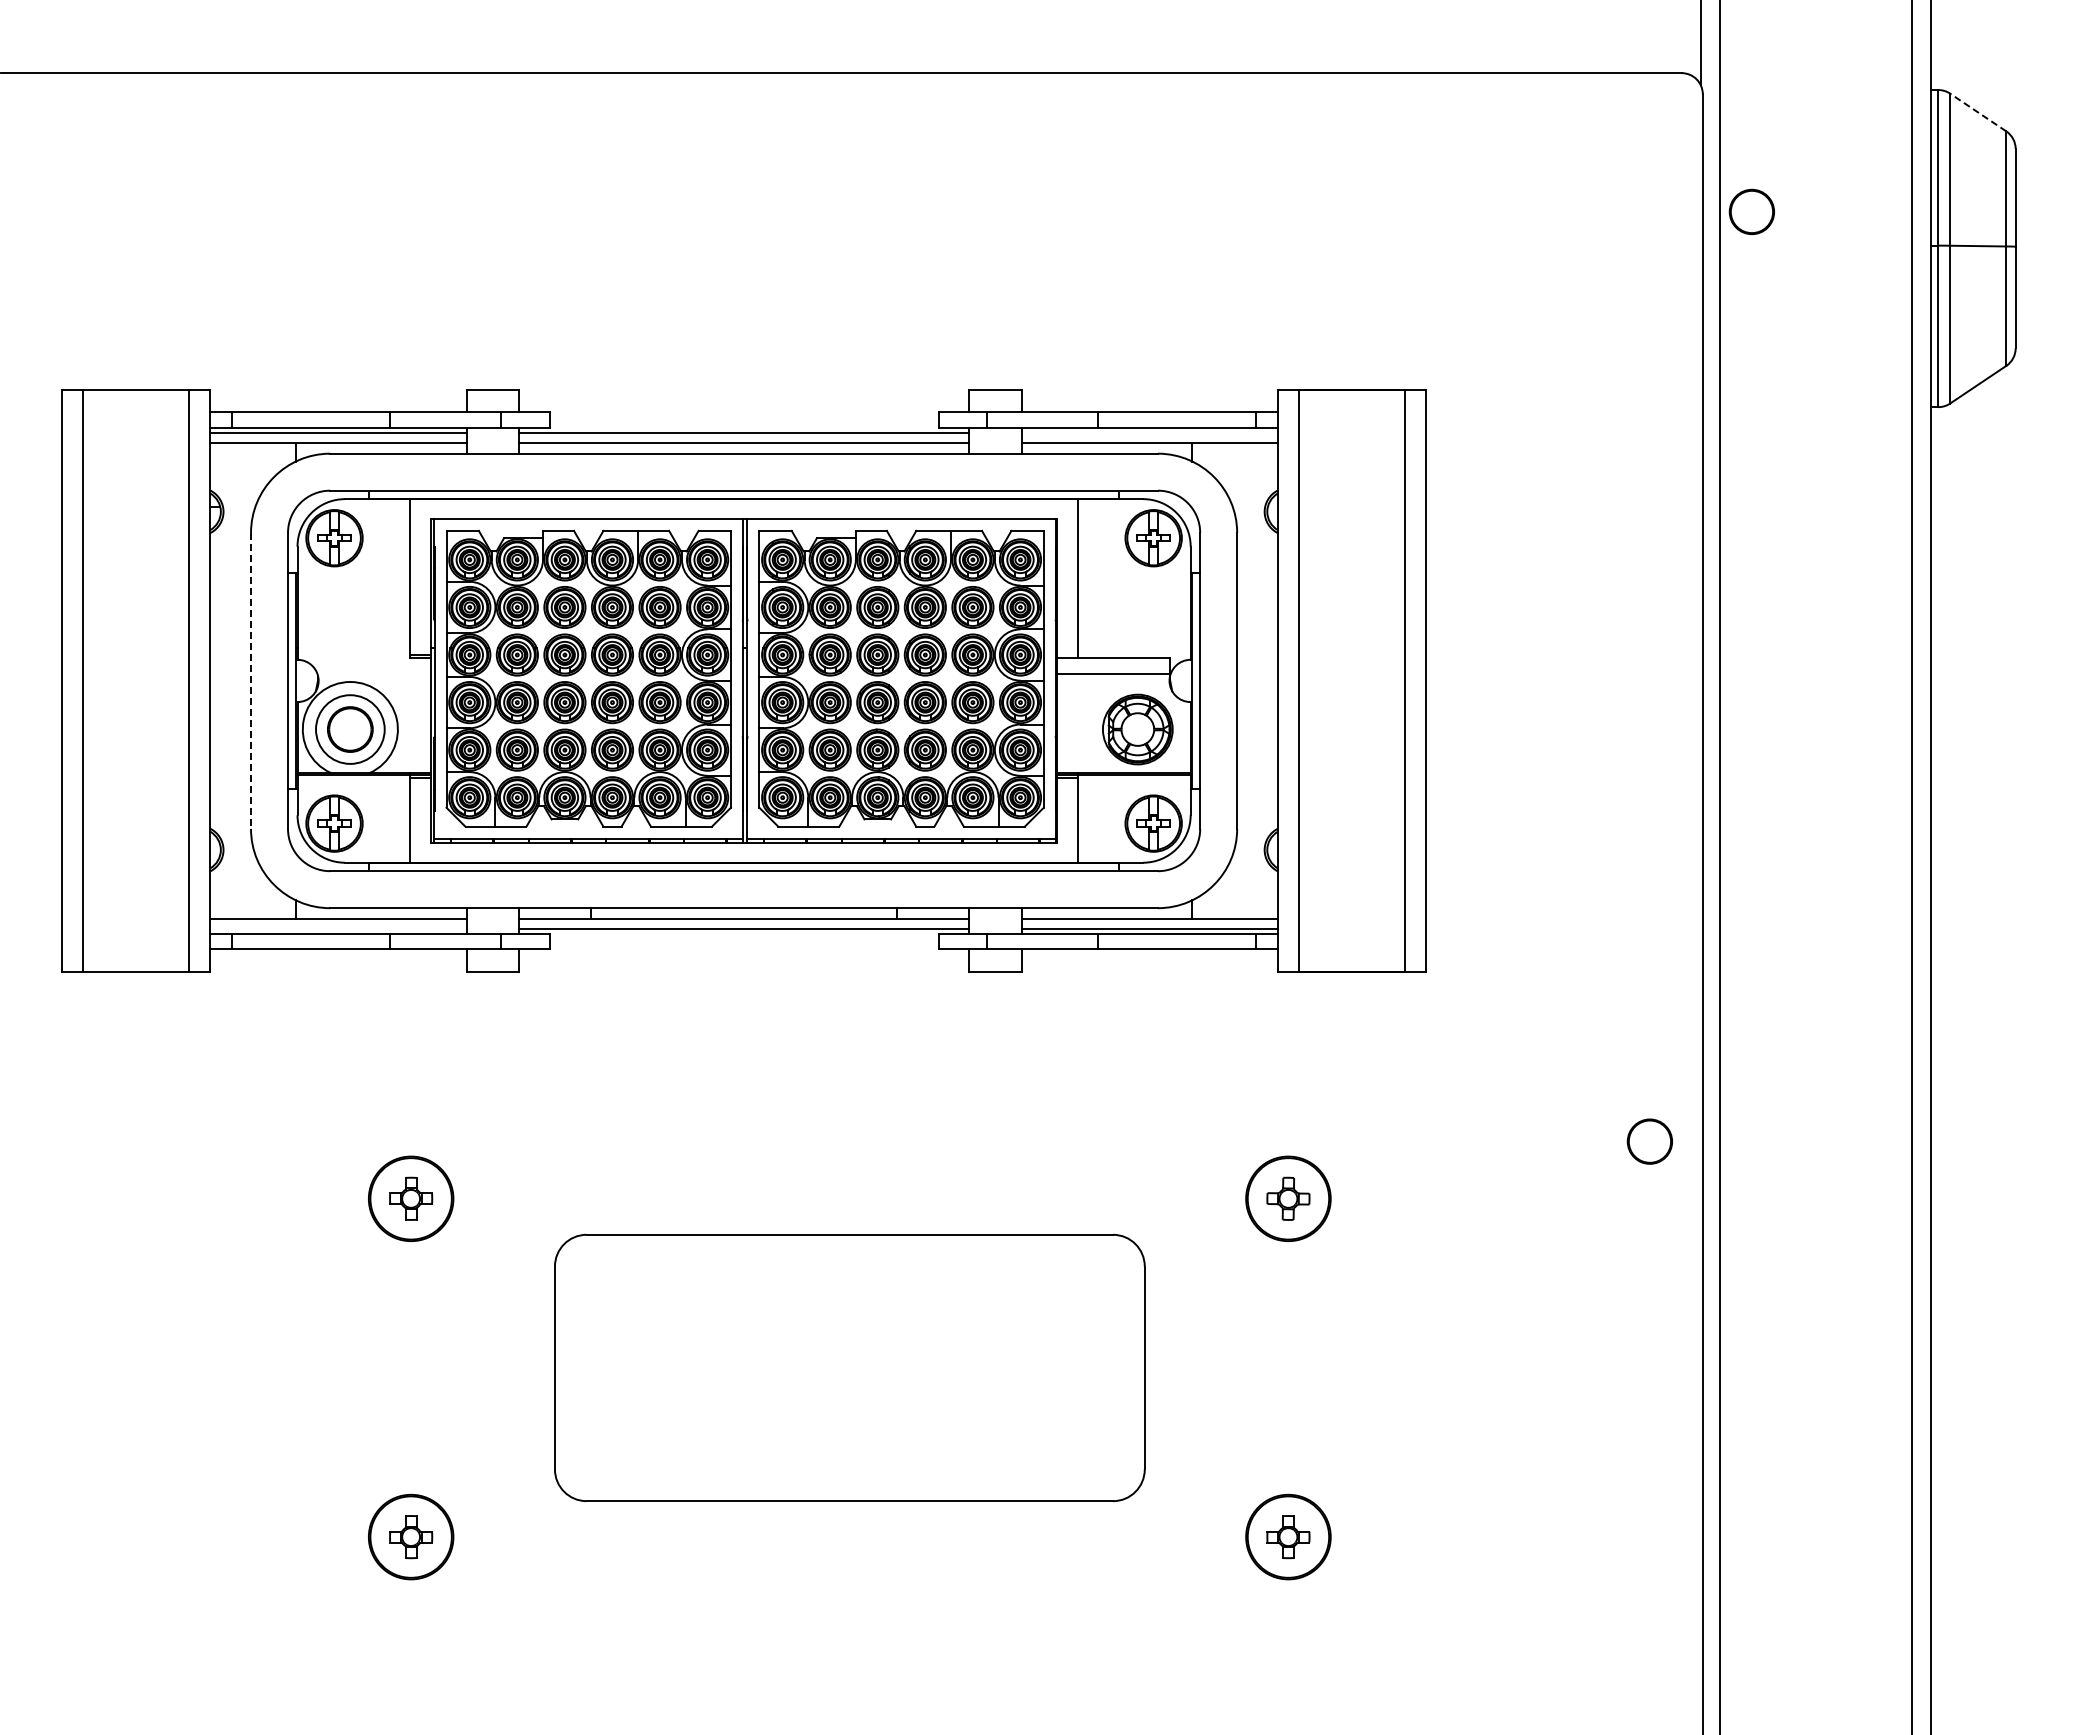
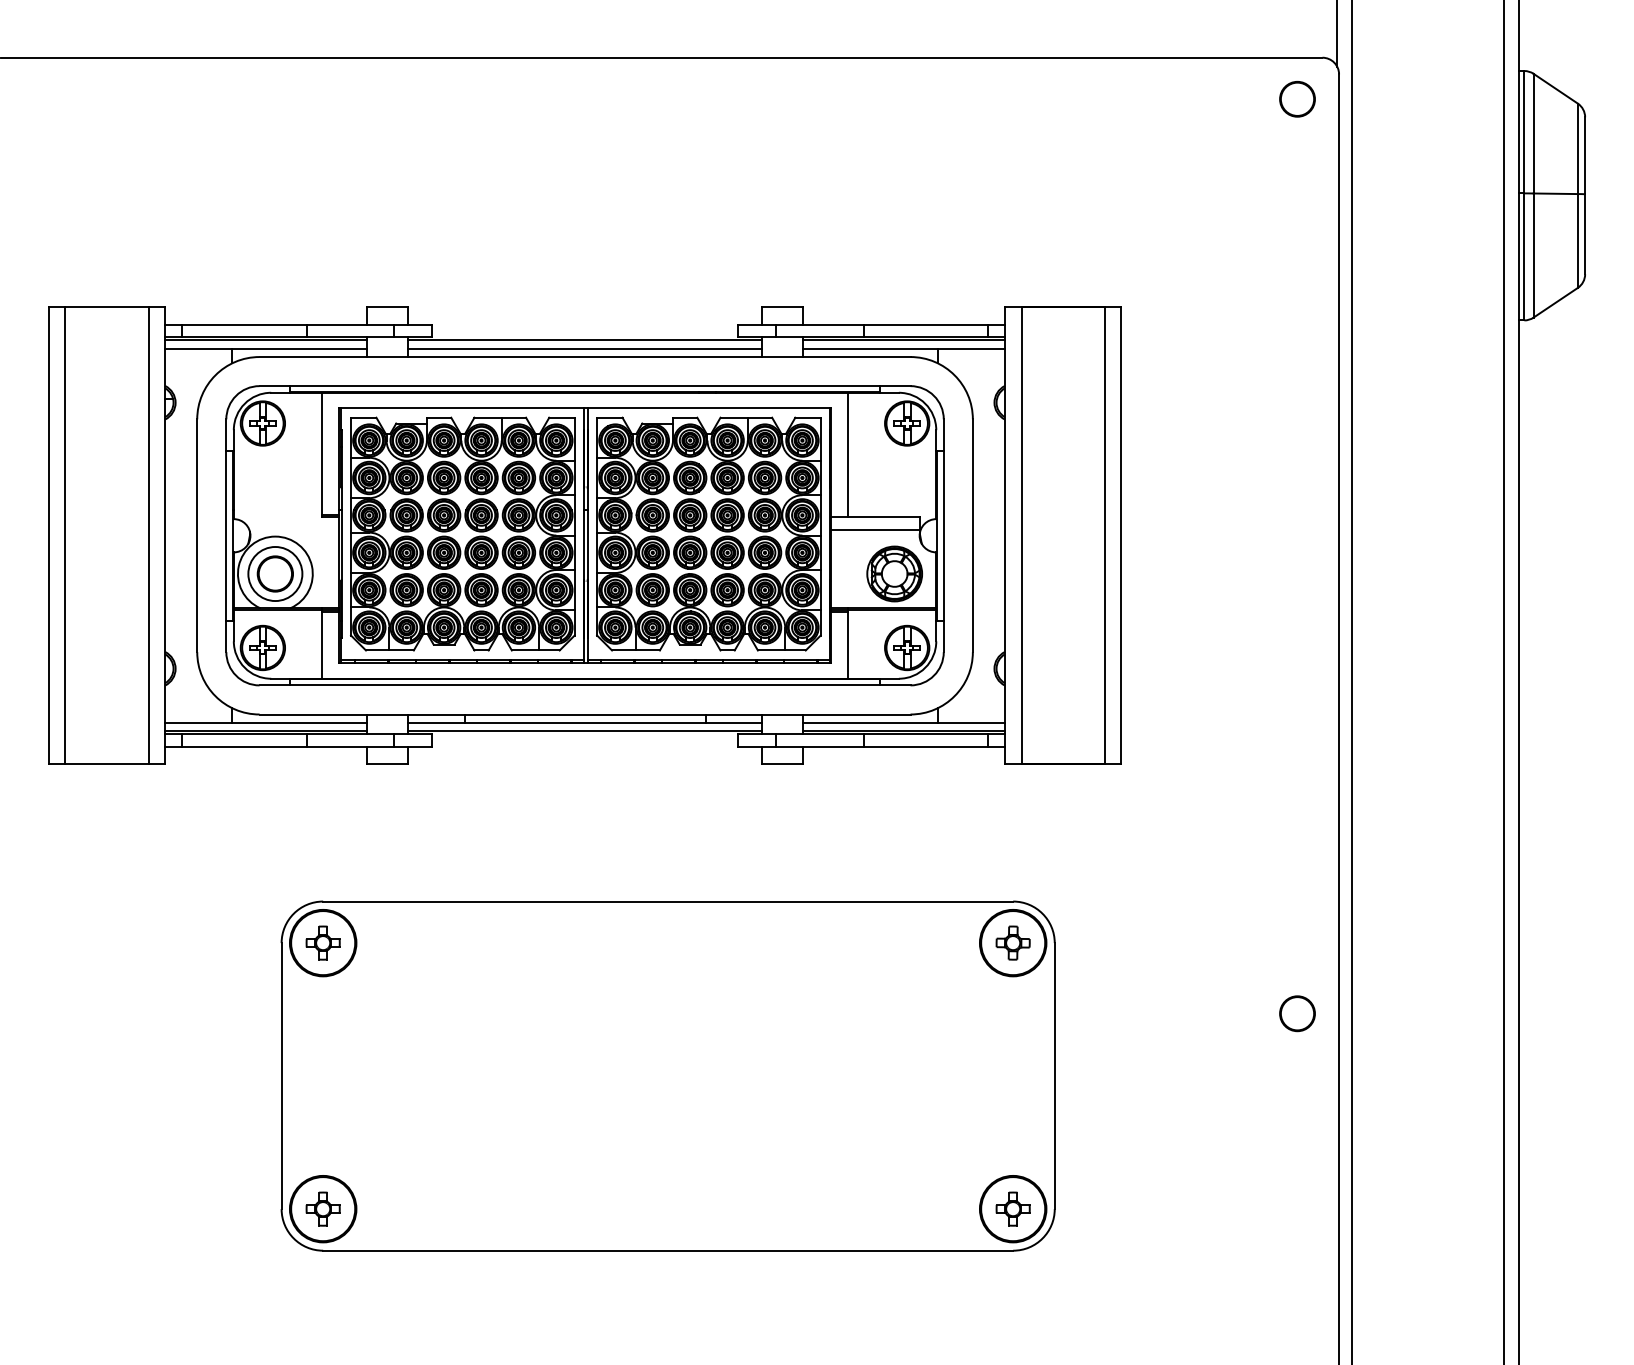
line: (1978, 112) -> (1555, 88), dashed -> solid
part: (1751, 211) -> (1297, 98), moved
line: (1149, 432) -> (903, 340), added
line: (251, 680) -> (197, 535), dashed -> solid
line: (338, 929) -> (266, 731), added
part: (1649, 1141) -> (1297, 1013), moved
part: (849, 1367) -> (667, 1075), size x1.67

